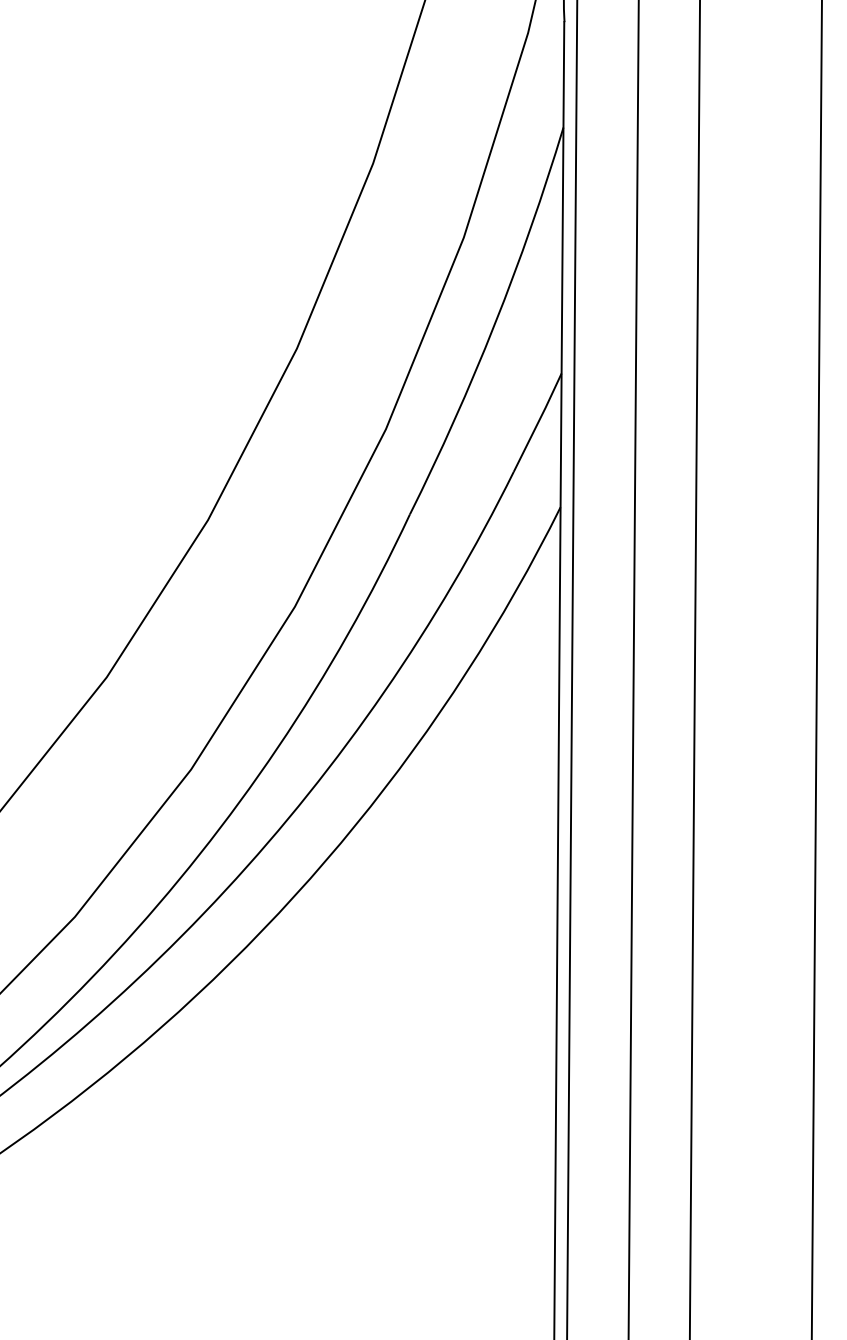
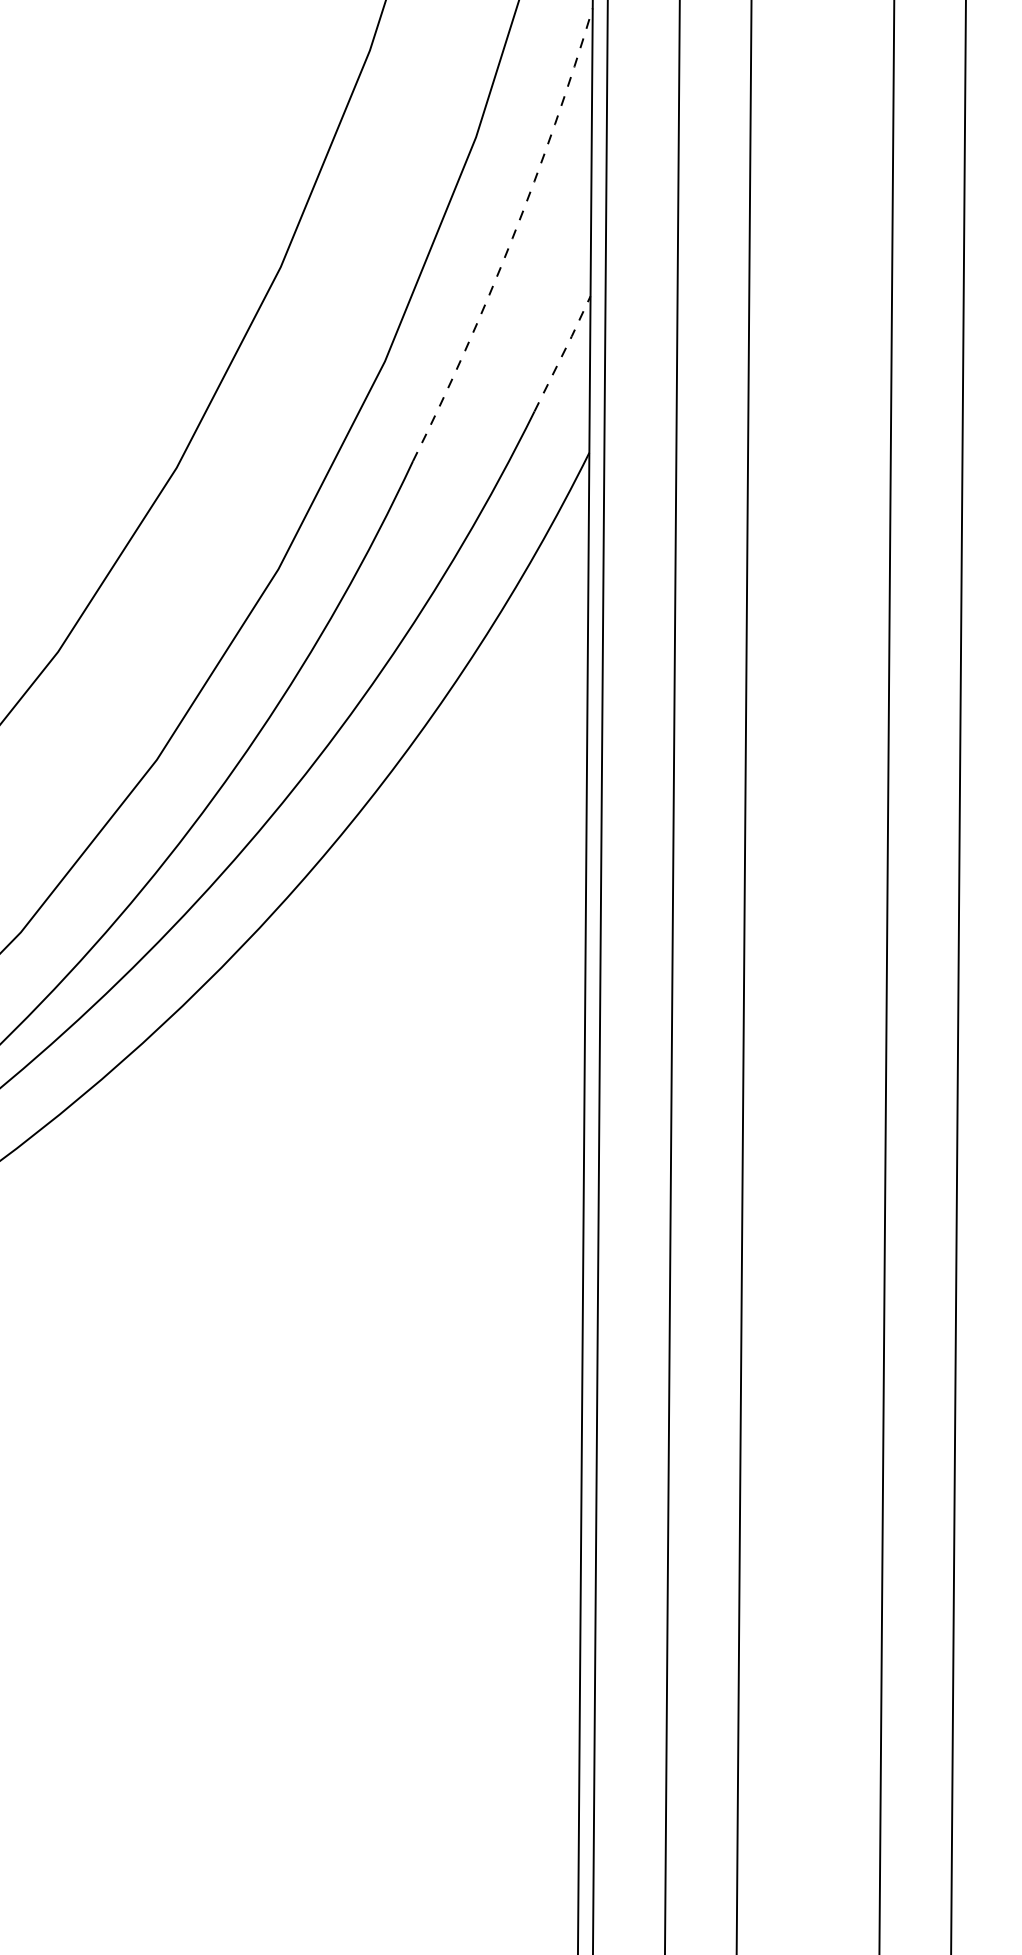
arc: (494, 324) -> (512, 238), solid -> dashed
line: (538, 422) -> (563, 353), solid -> dashed

